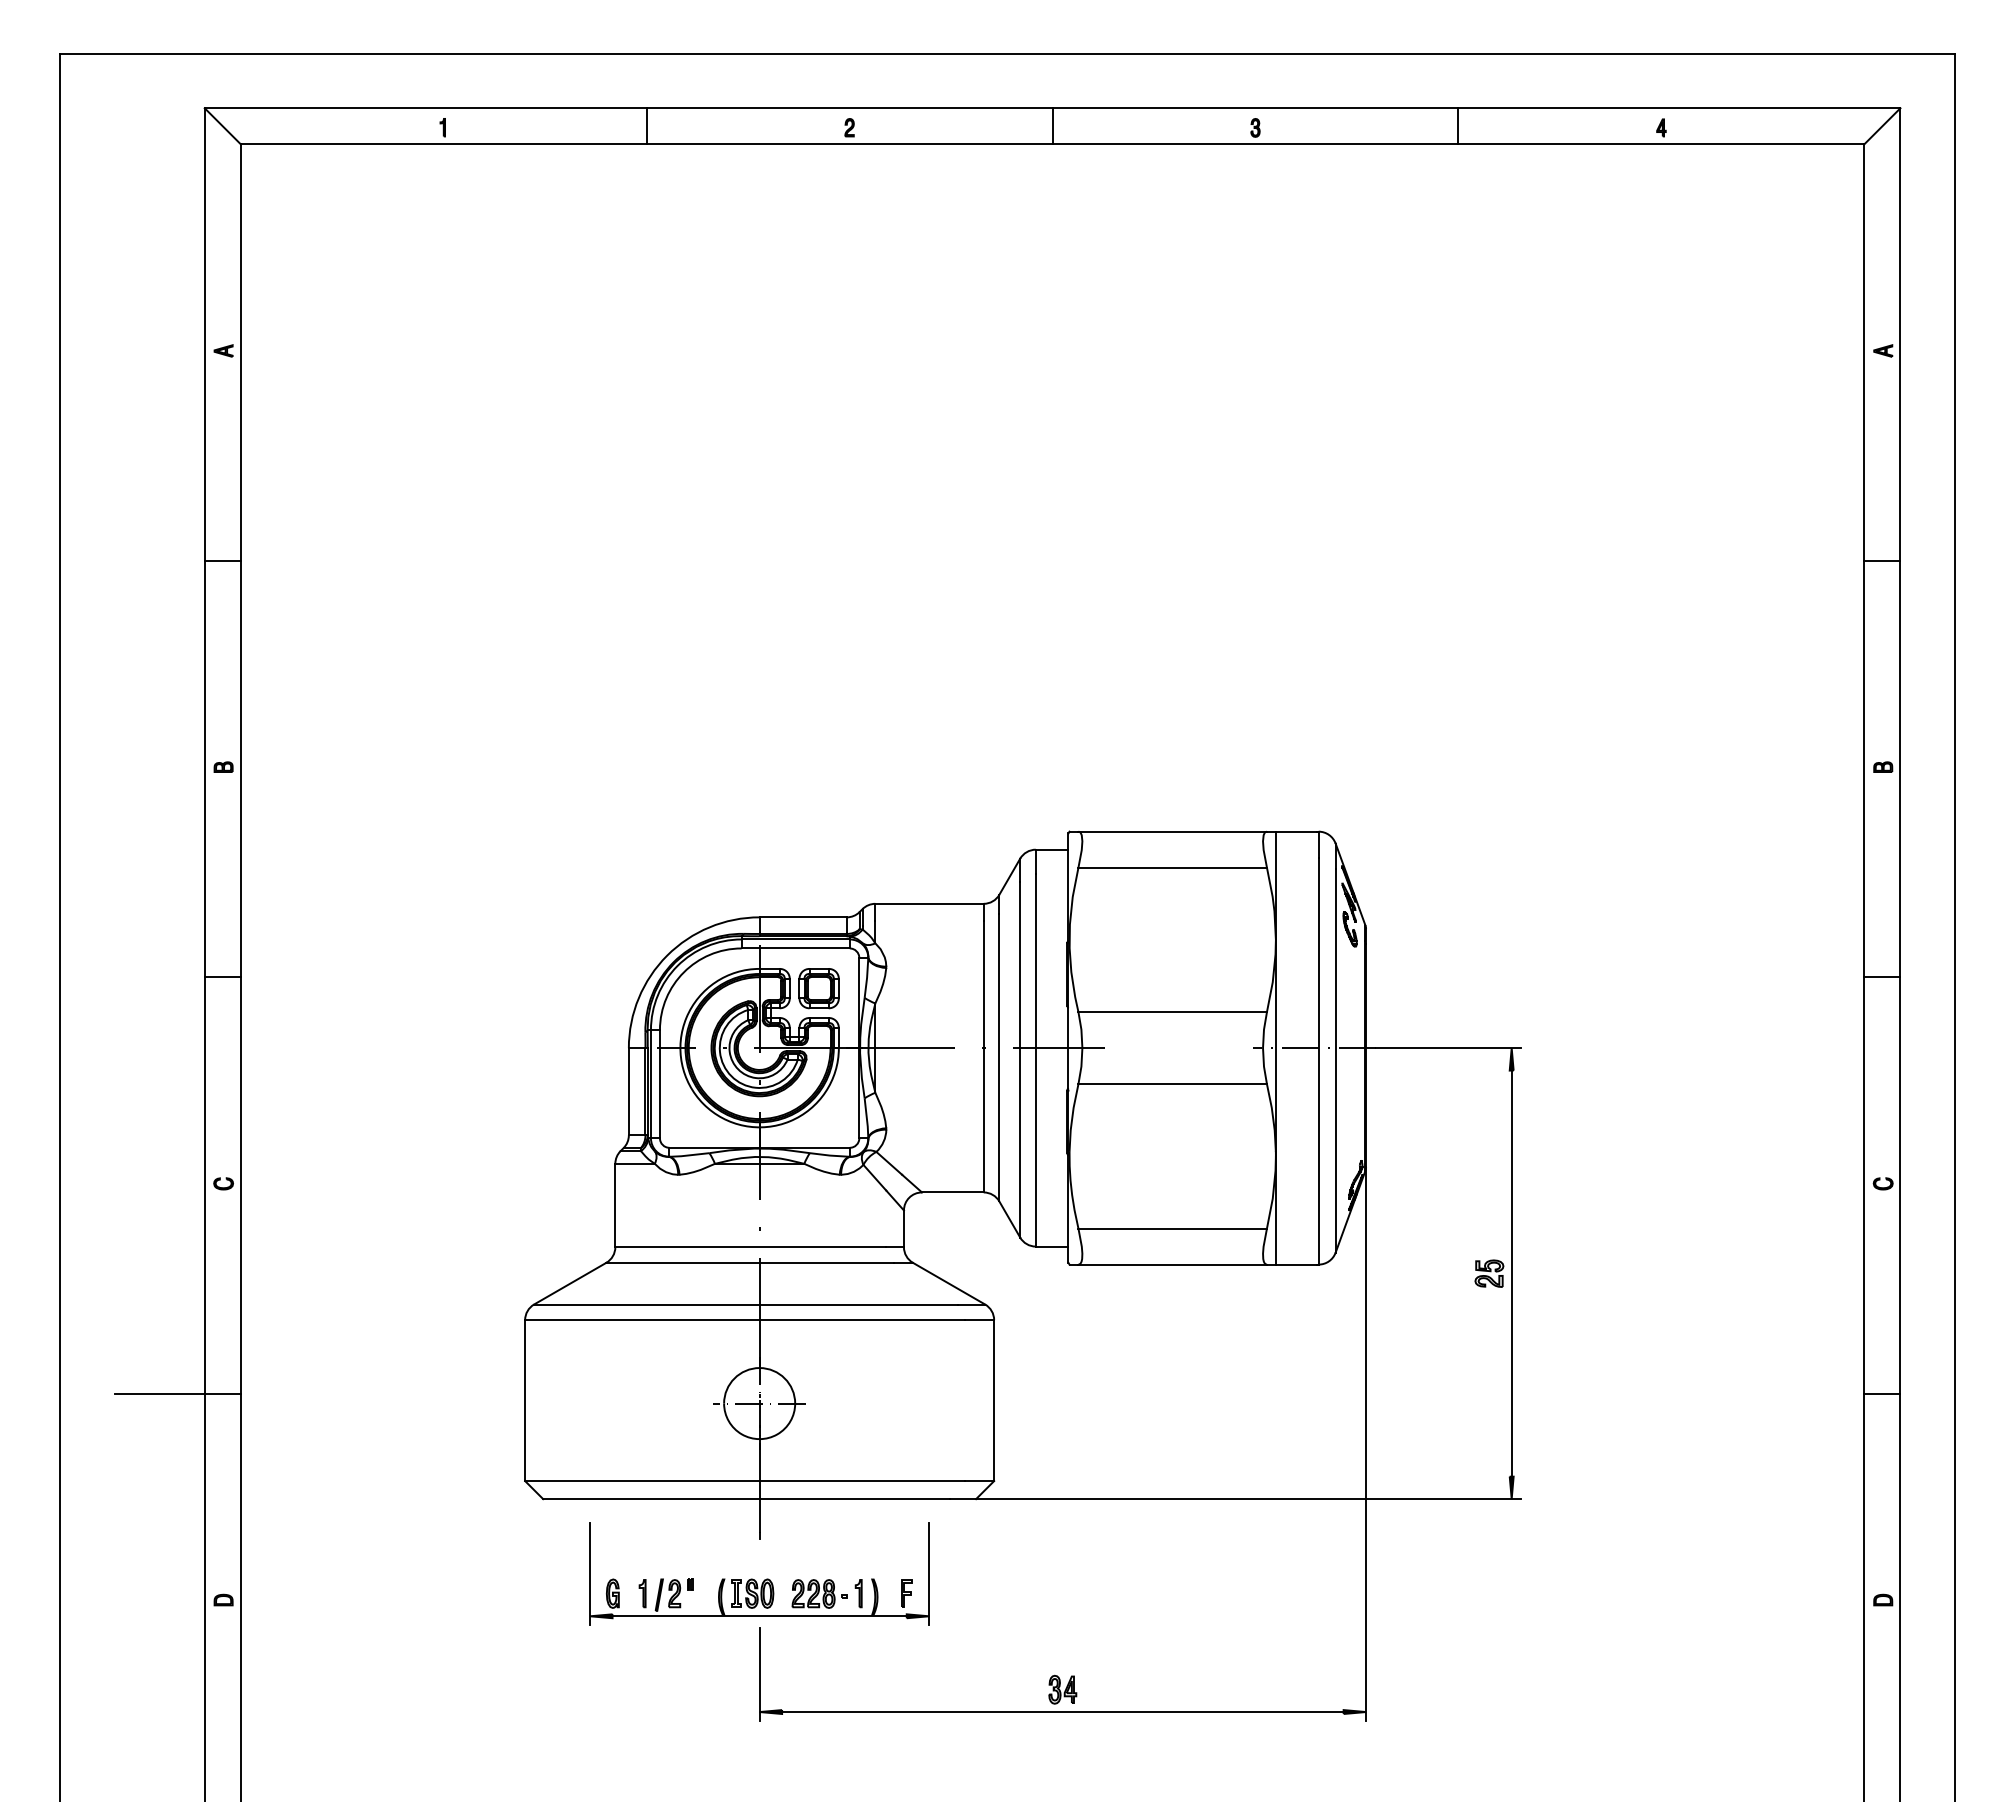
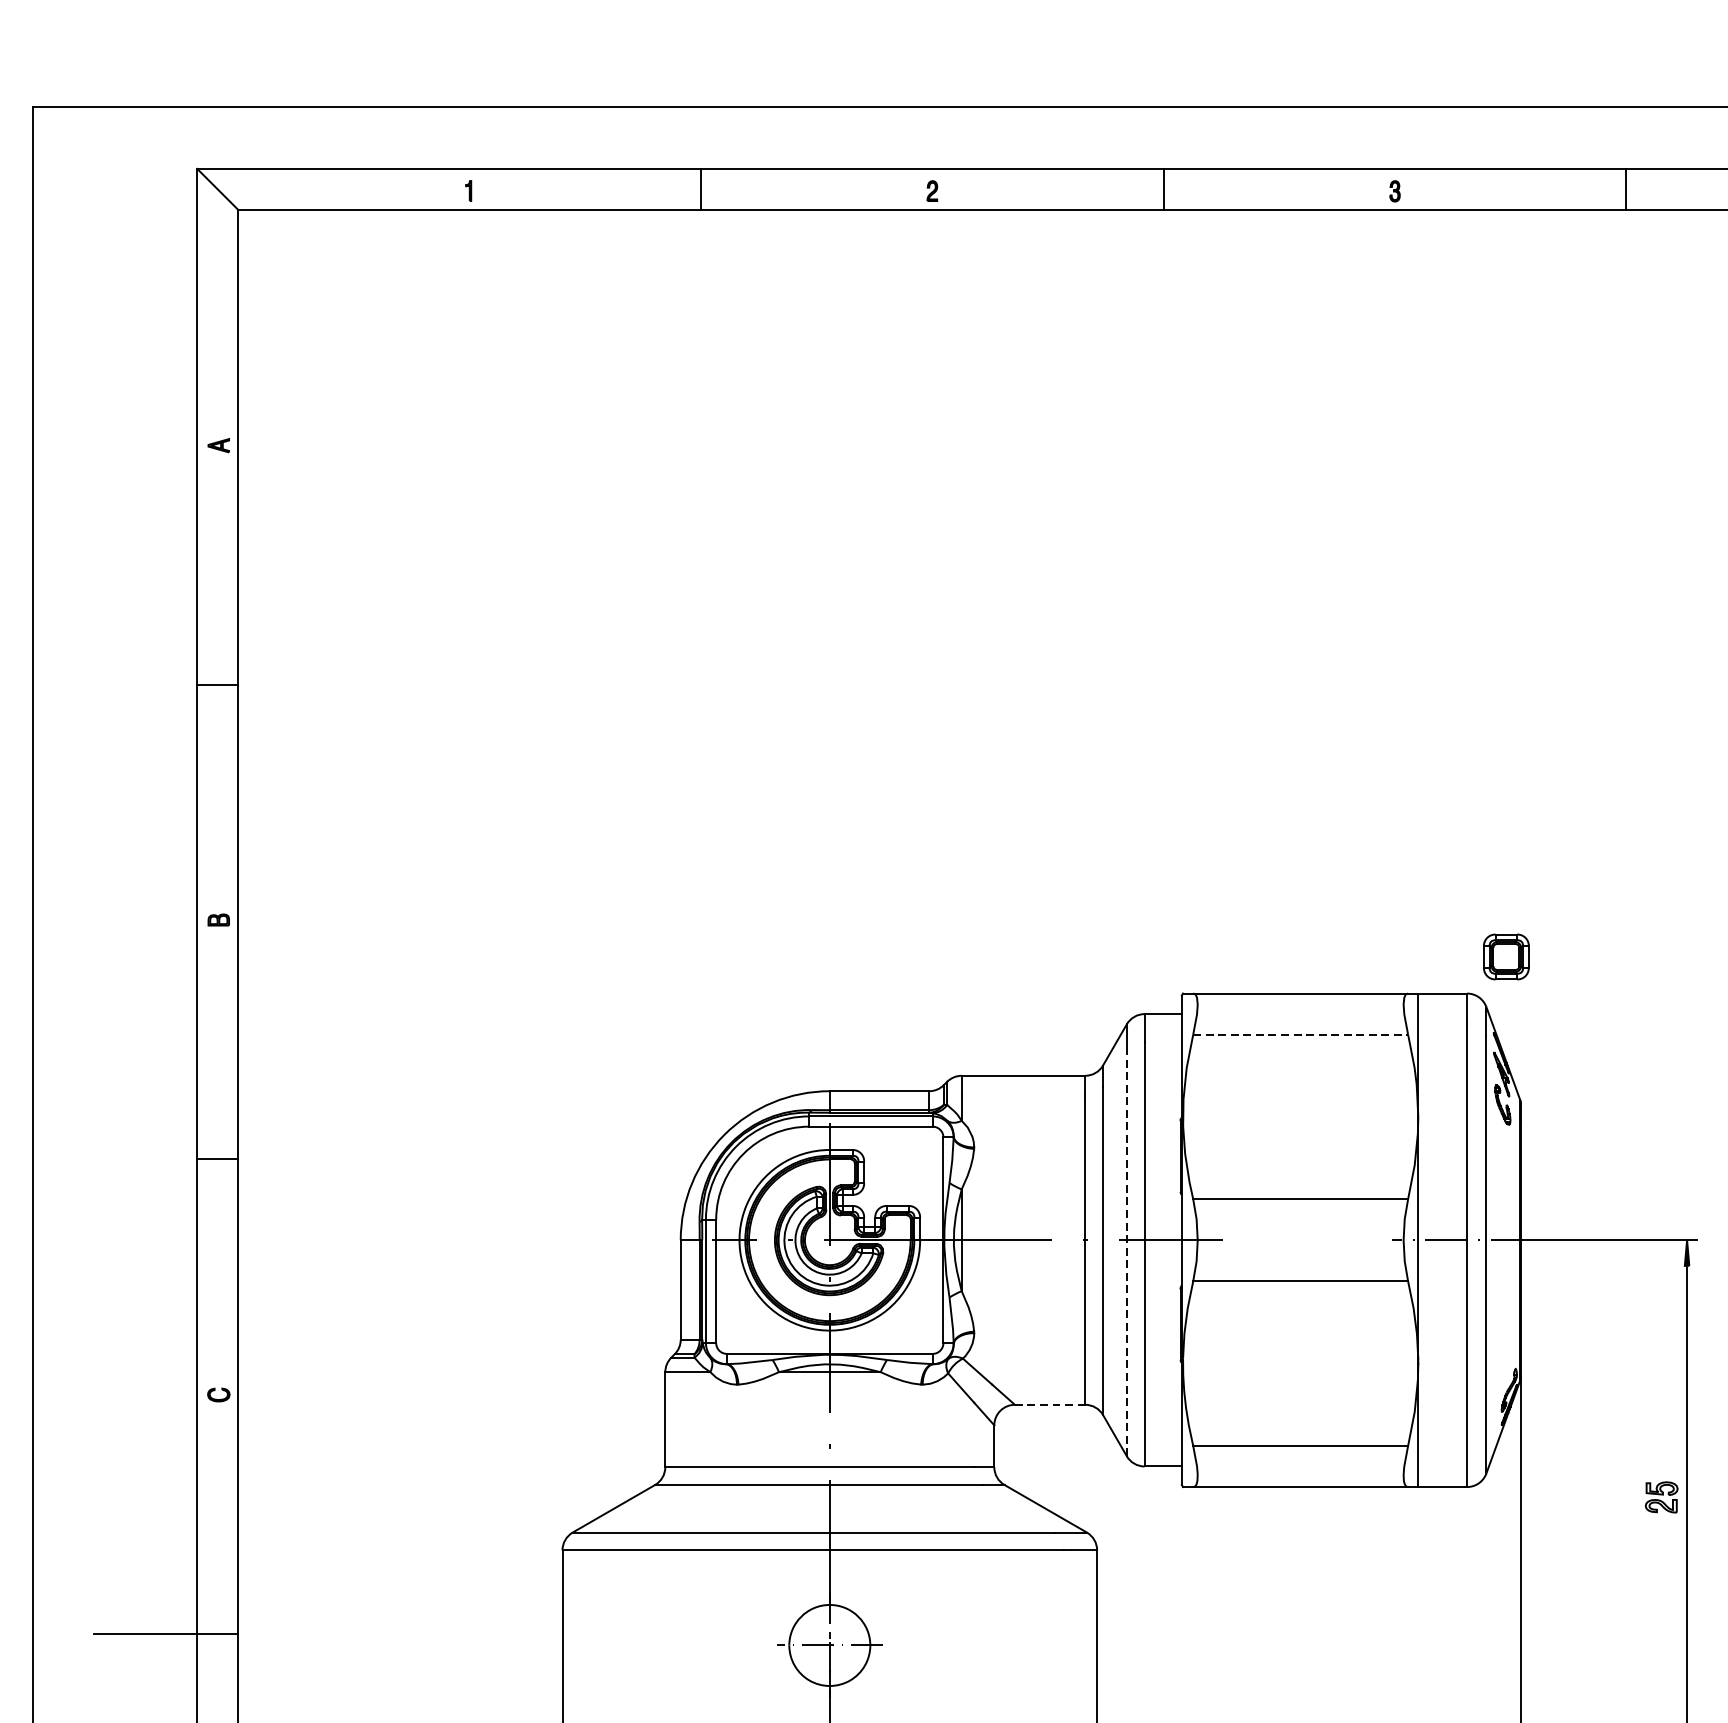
line: (1173, 867) -> (1301, 1034), solid -> dashed
part: (818, 988) -> (1505, 956), moved
line: (1020, 1059) -> (1127, 1253), solid -> dashed
line: (952, 1192) -> (1049, 1404), solid -> dashed

